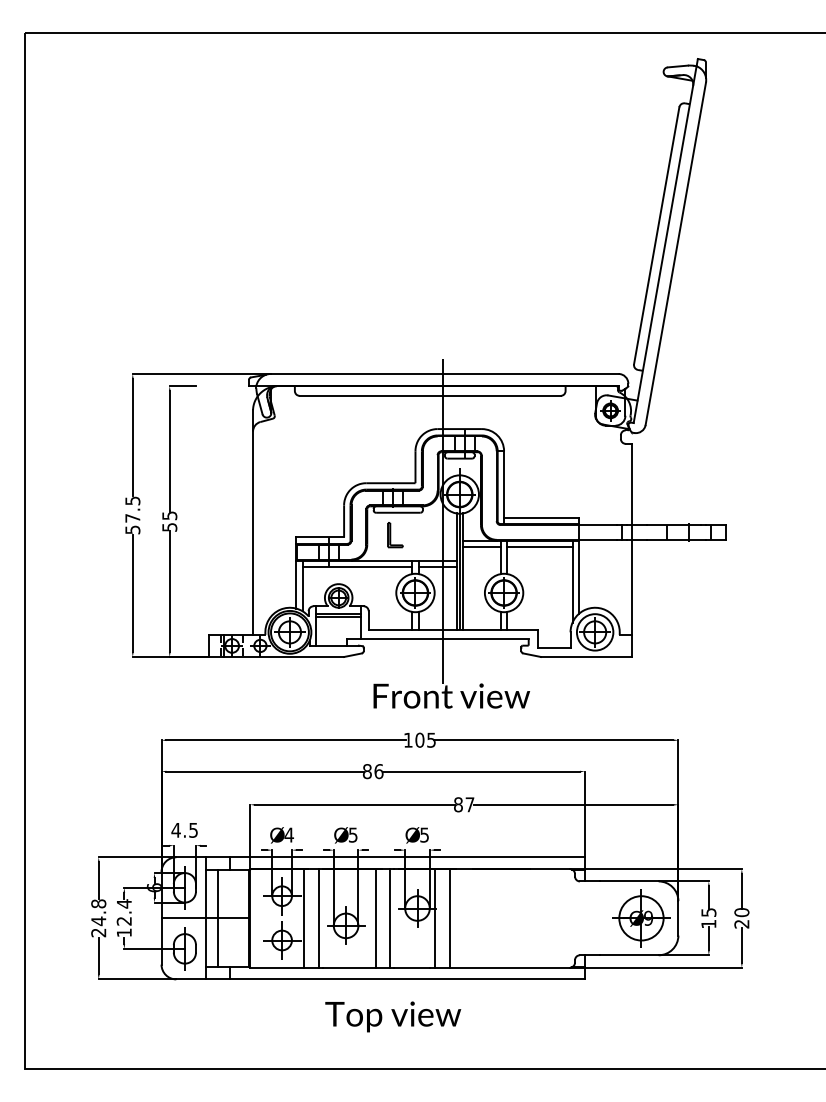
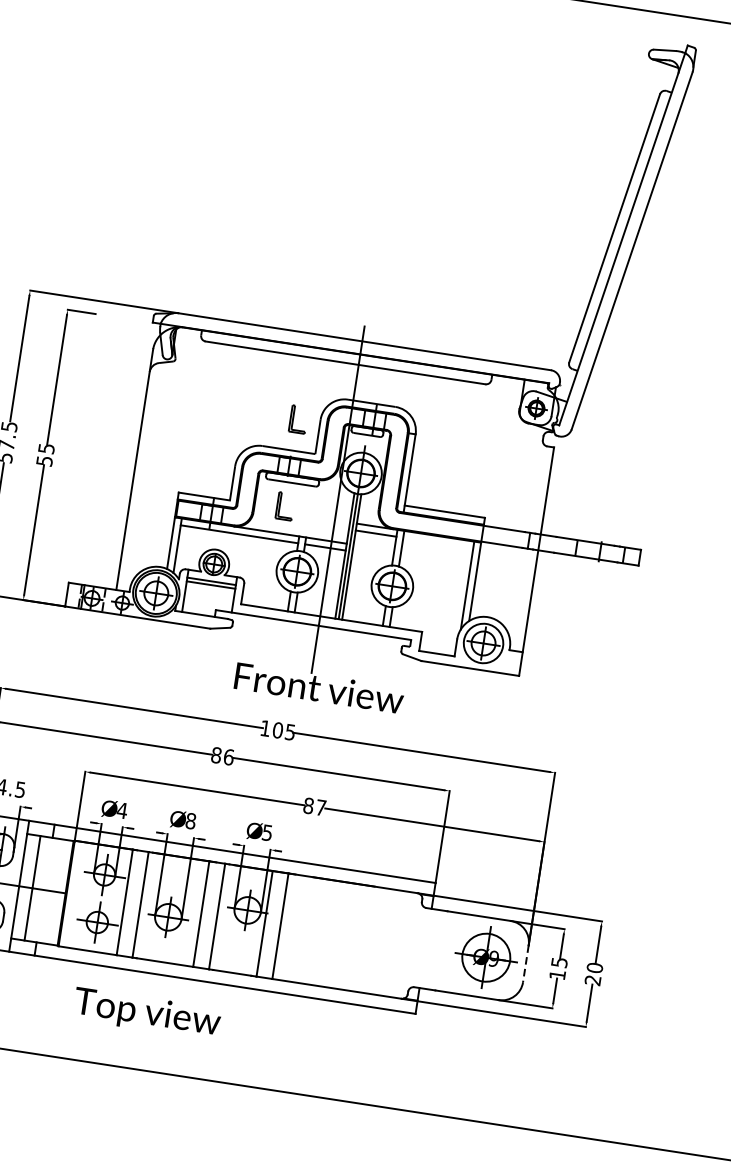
part: (395, 454) -> (298, 420), added
line: (539, 547) -> (437, 543), removed
text: (352, 834) -> (190, 820), 5 -> 8
line: (678, 918) -> (525, 963), solid -> dashed
text: (393, 1016) -> (147, 1013), moved

